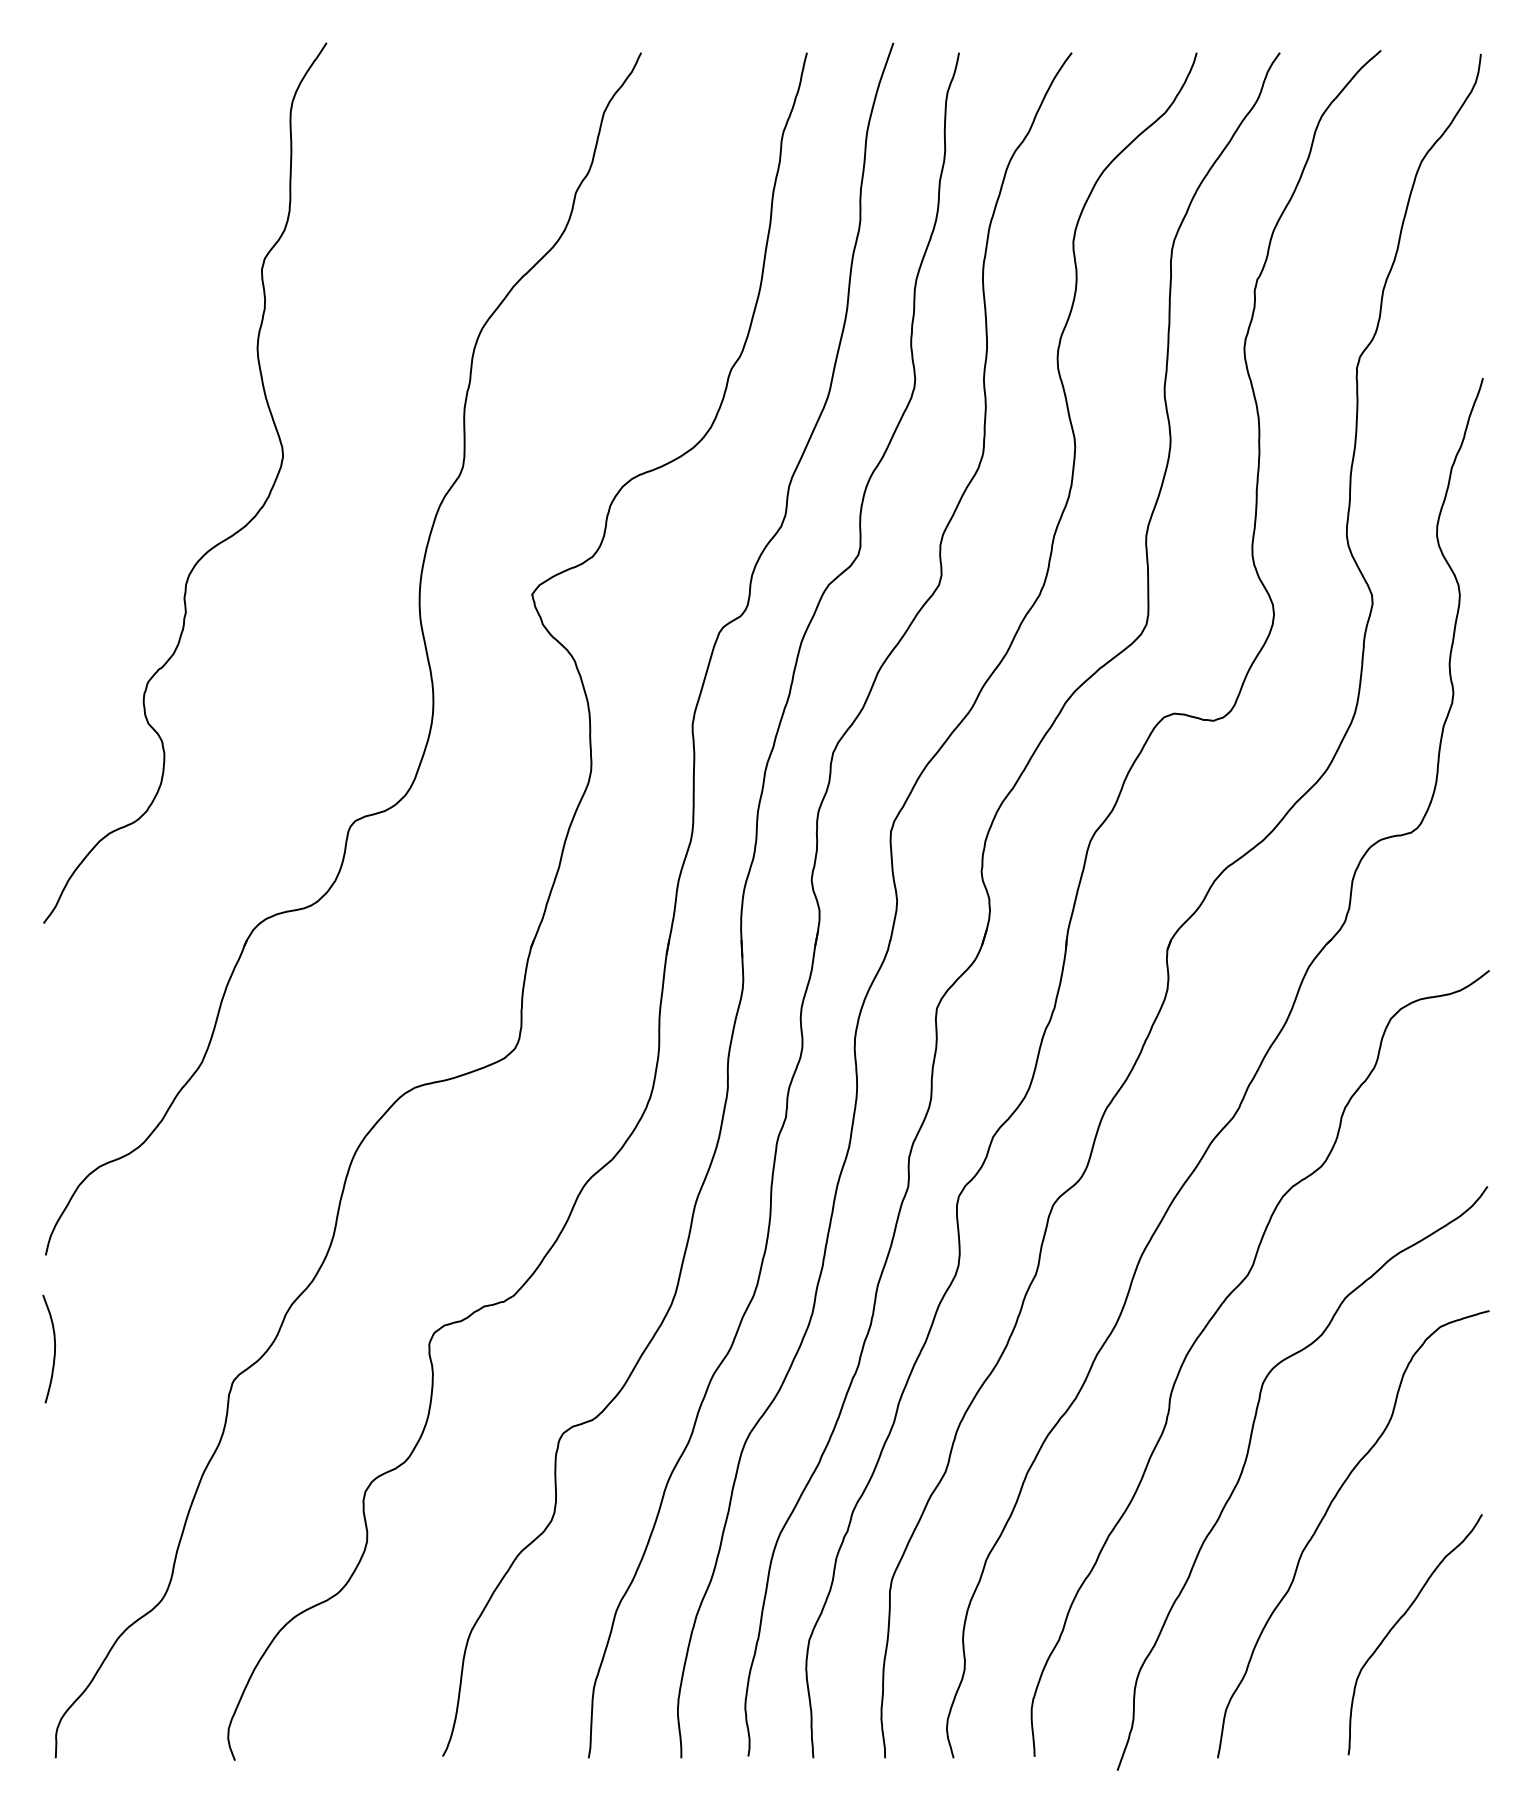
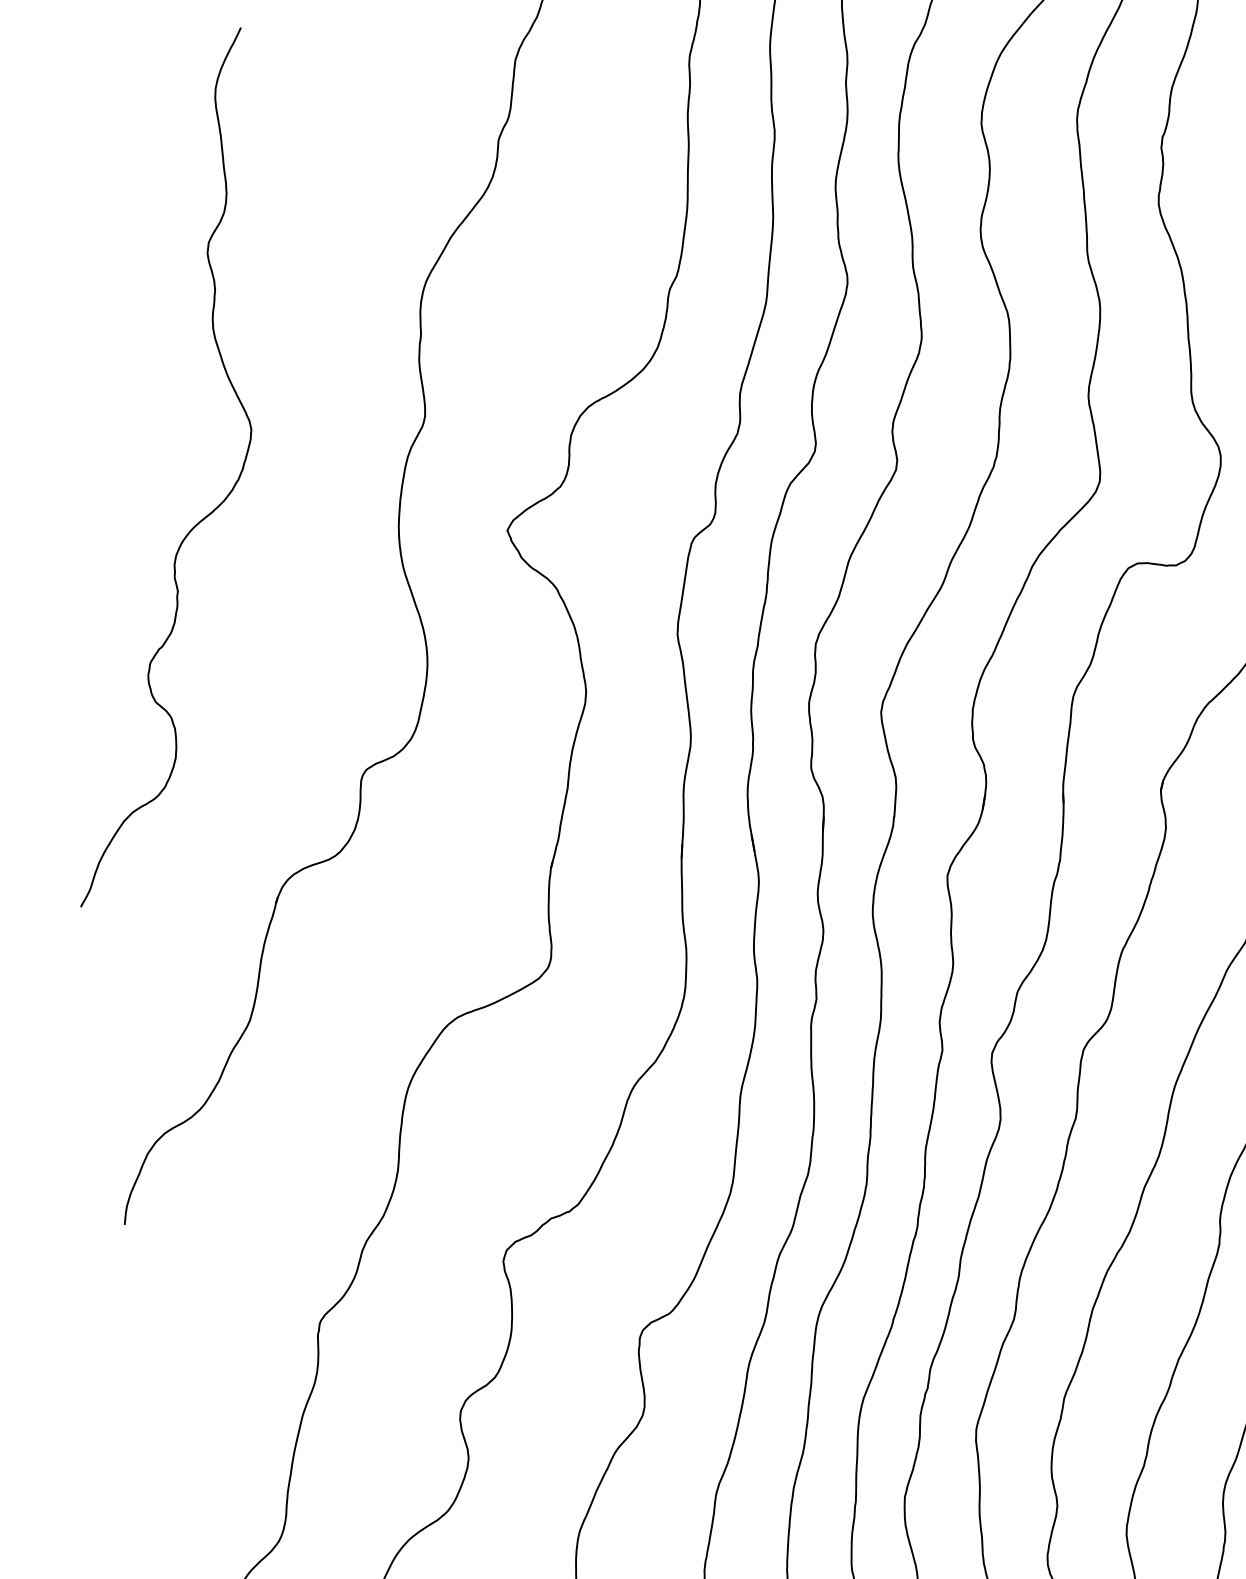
curve: (54, 1348) -> (144, 1312), removed

